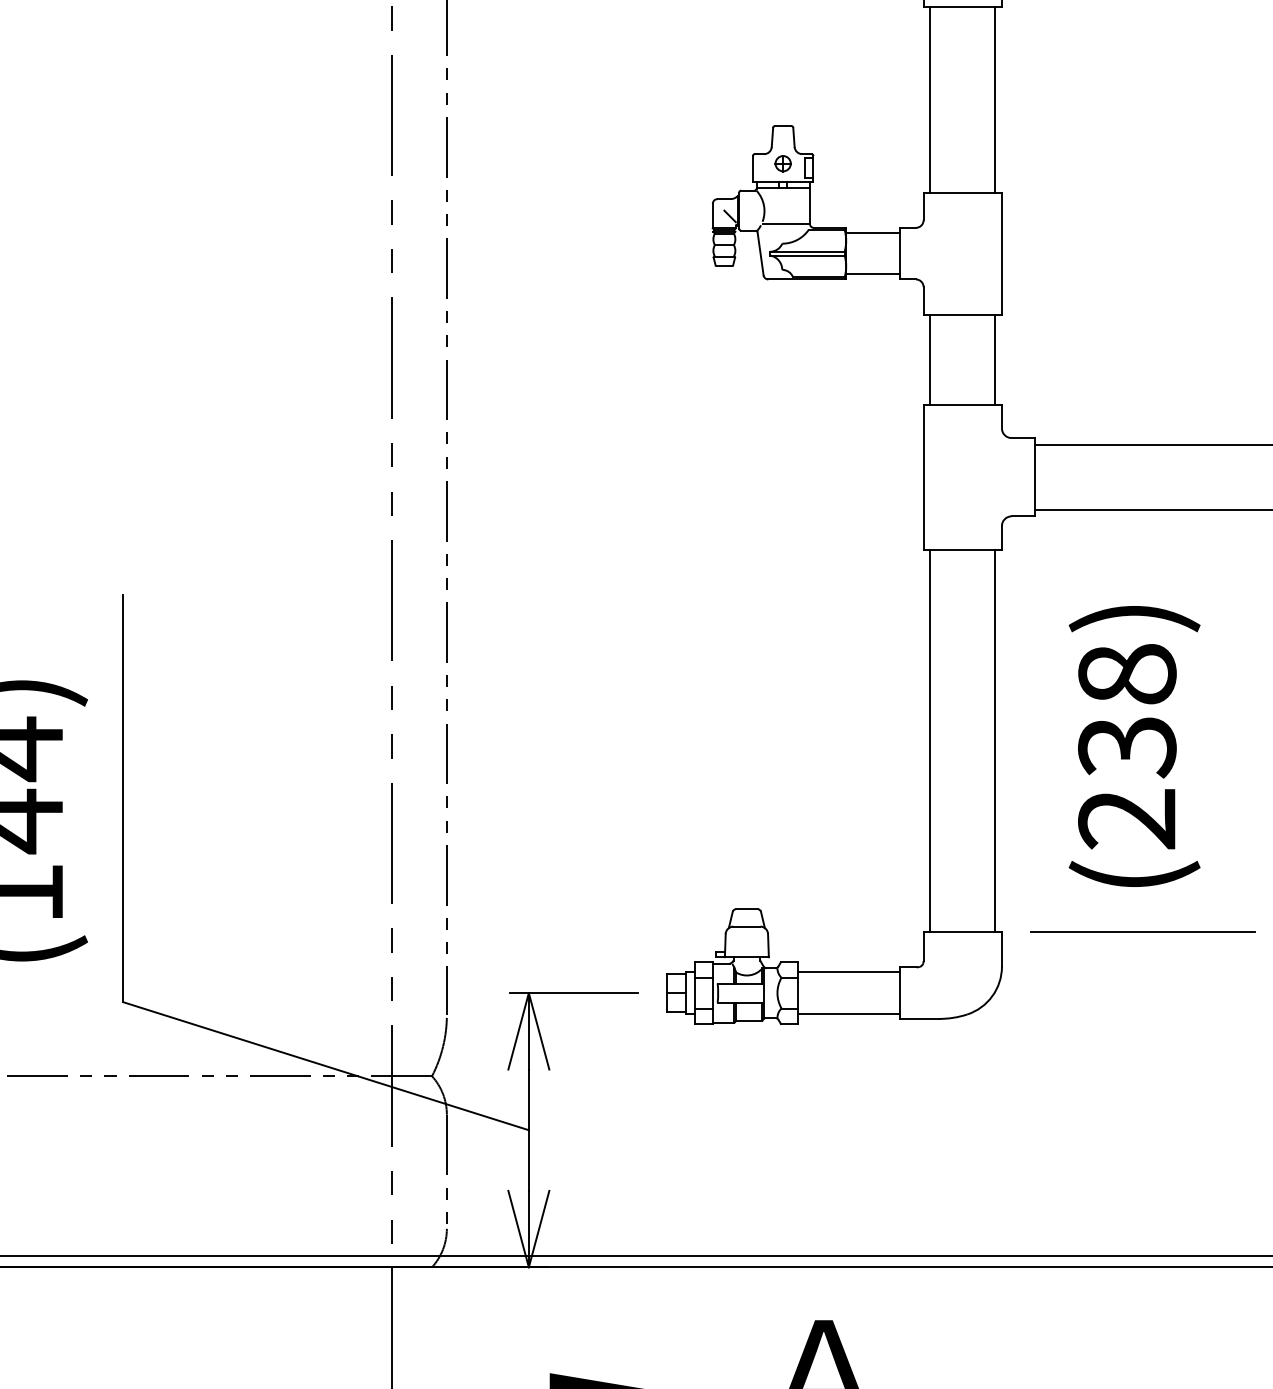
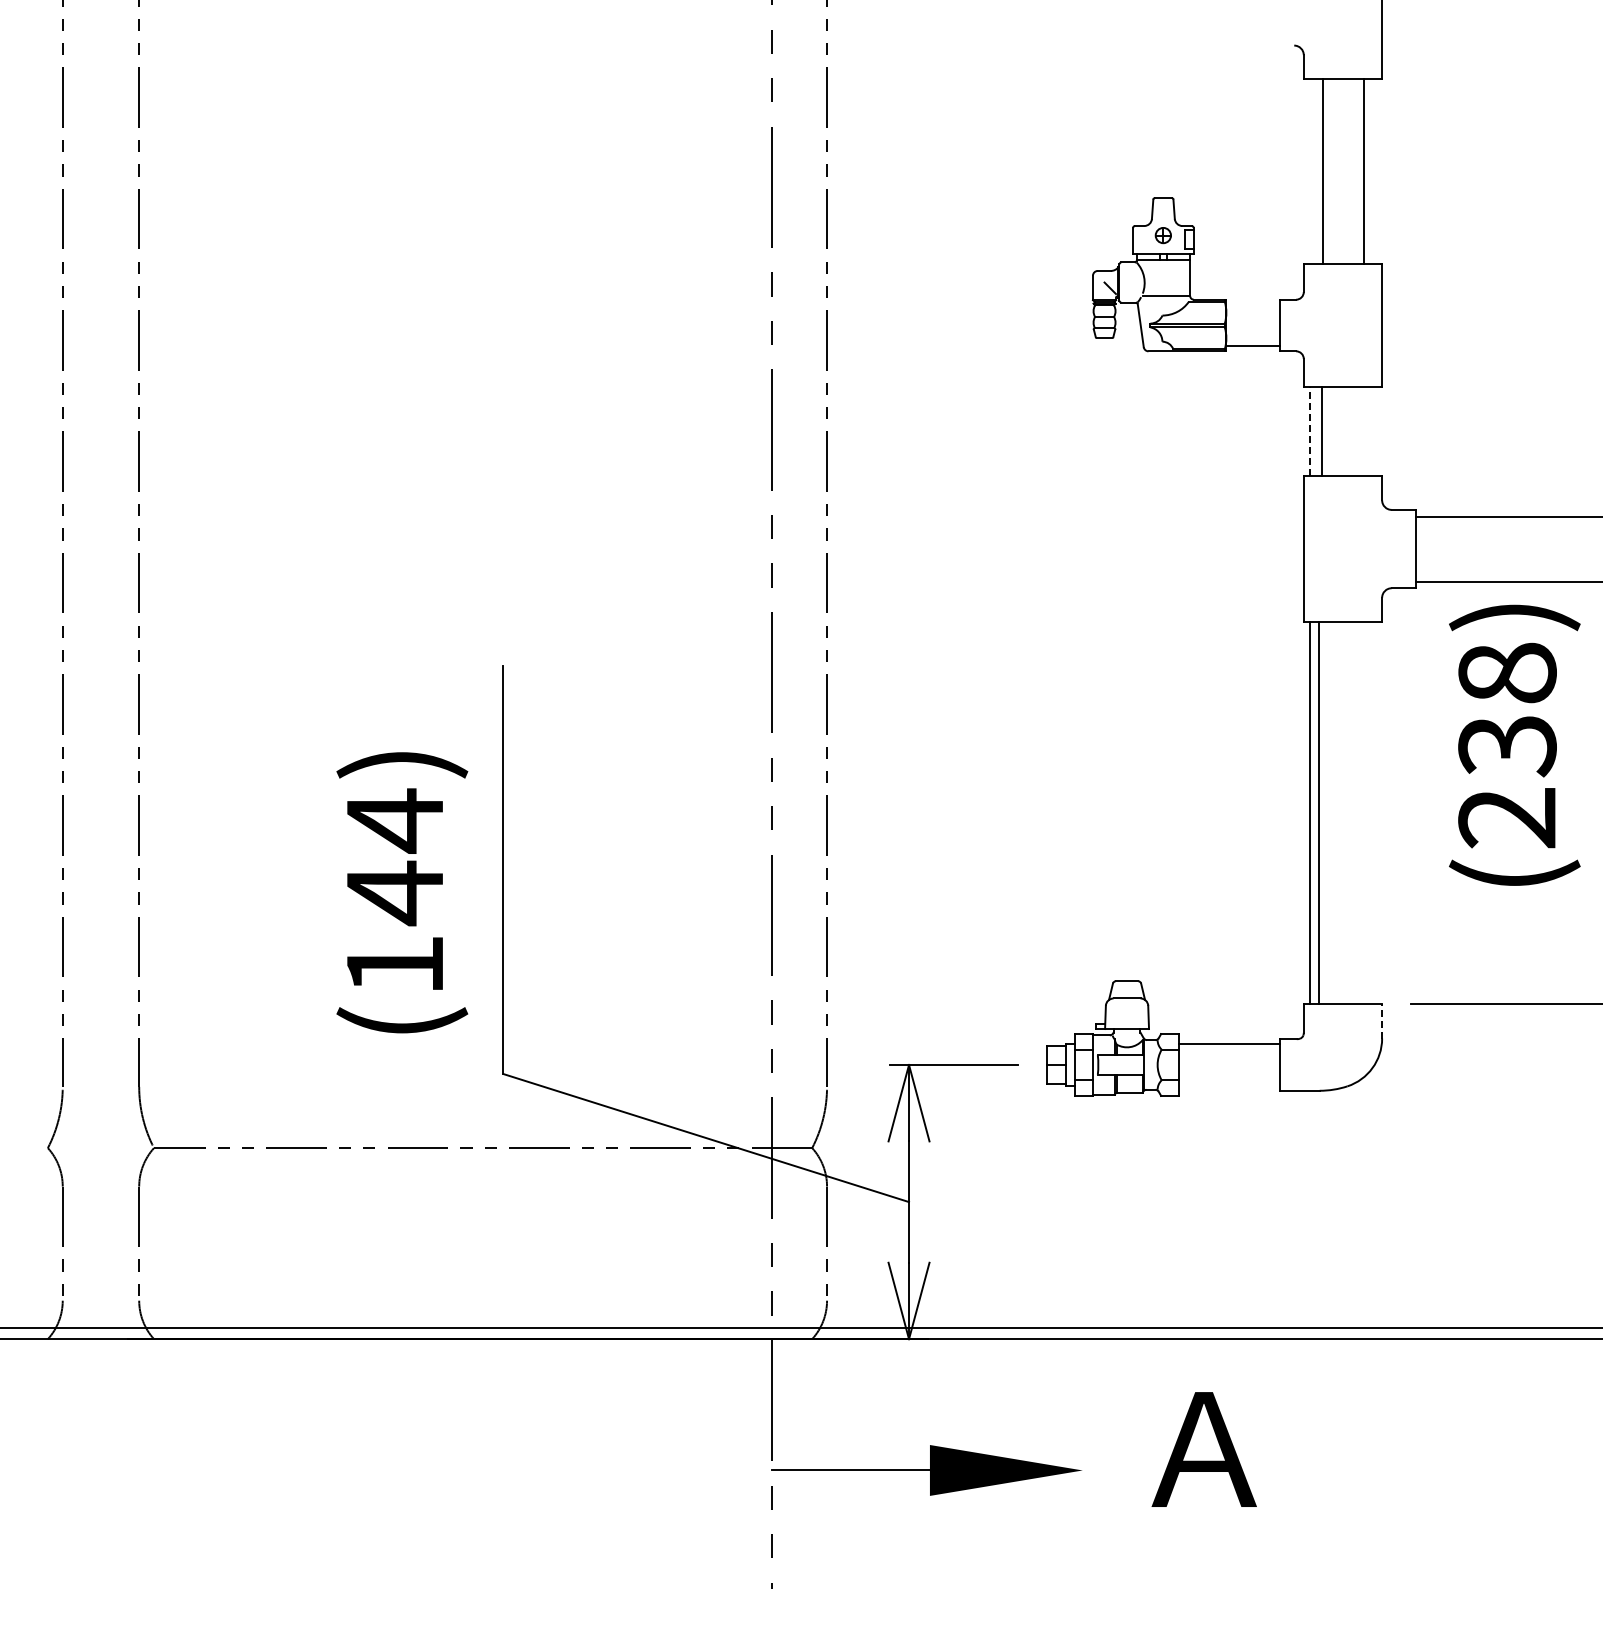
line: (930, 99) -> (1364, 171), moved
line: (995, 99) -> (1323, 171), moved
line: (872, 232) -> (1252, 304), removed
line: (930, 359) -> (1310, 431), solid -> dashed
line: (995, 359) -> (1322, 431), moved
line: (995, 740) -> (1319, 812), moved
text: (1134, 745) -> (1514, 744), moved
line: (1002, 948) -> (1382, 1020), solid -> dashed
line: (848, 1013) -> (1228, 1085), removed

